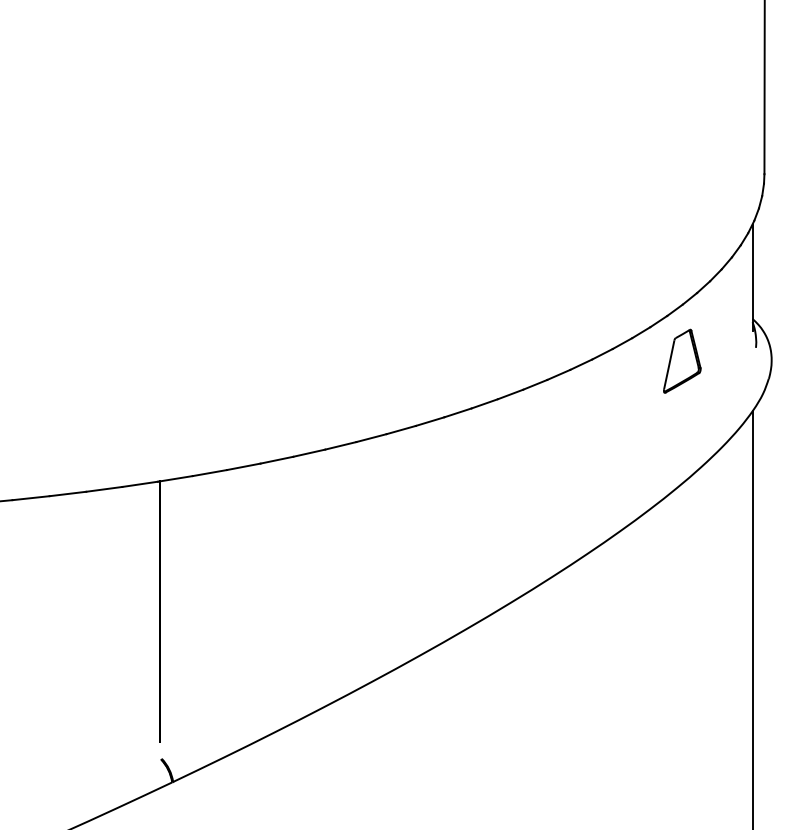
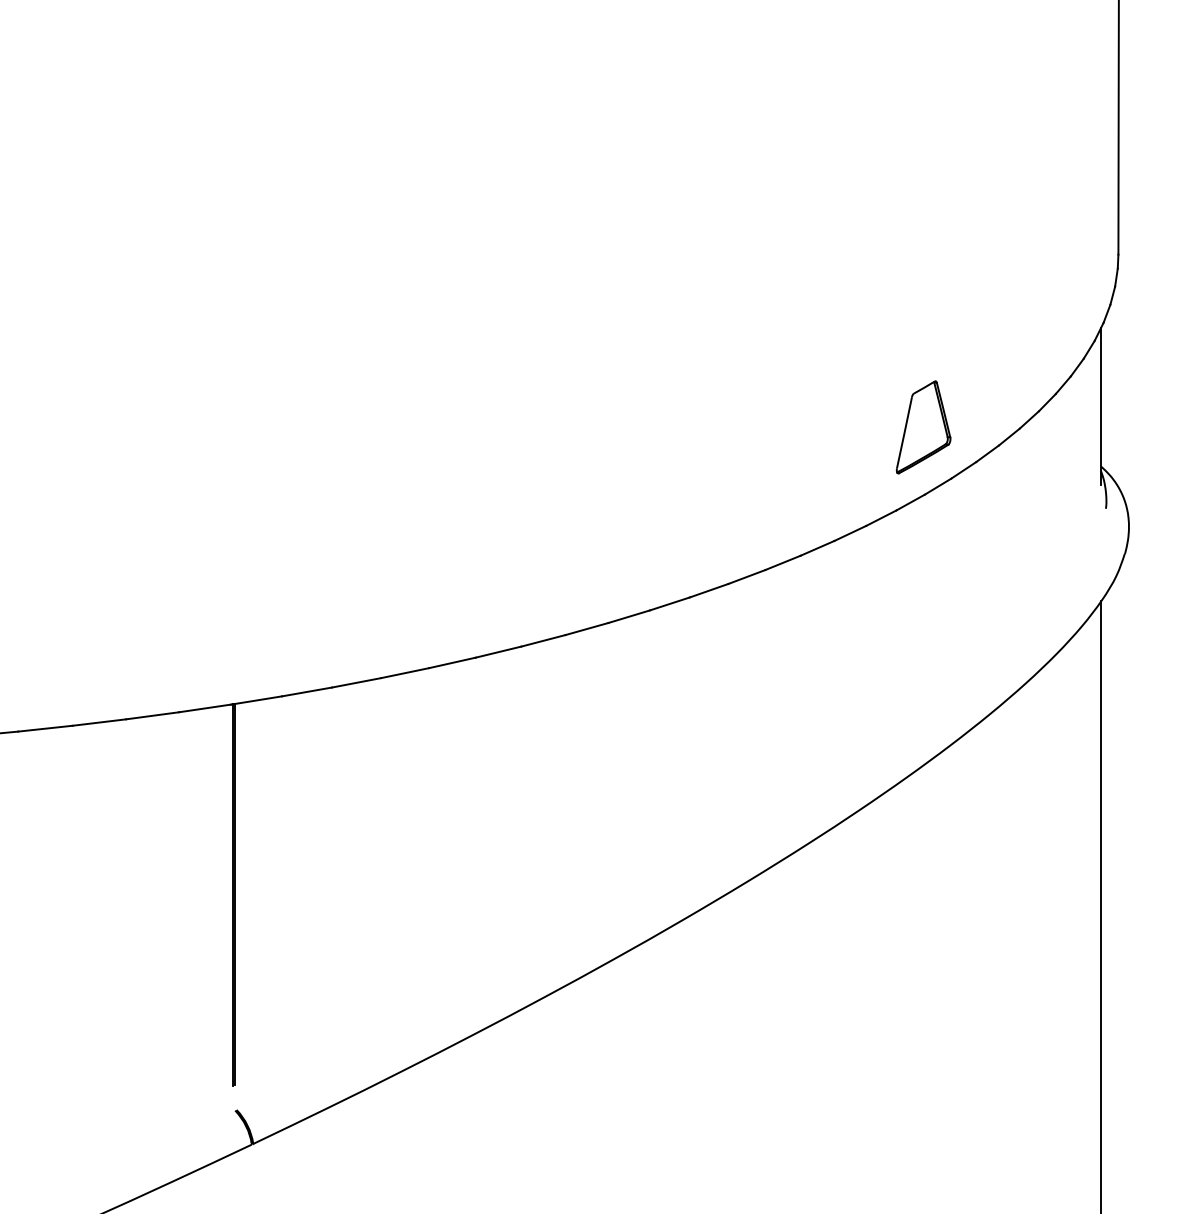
part: (682, 360) -> (923, 426), moved

